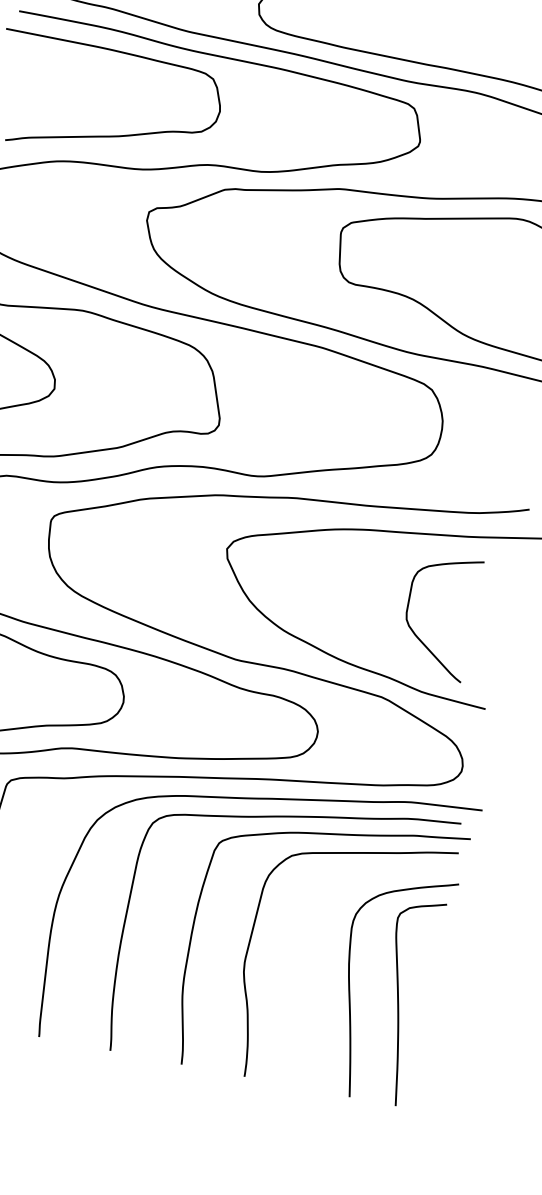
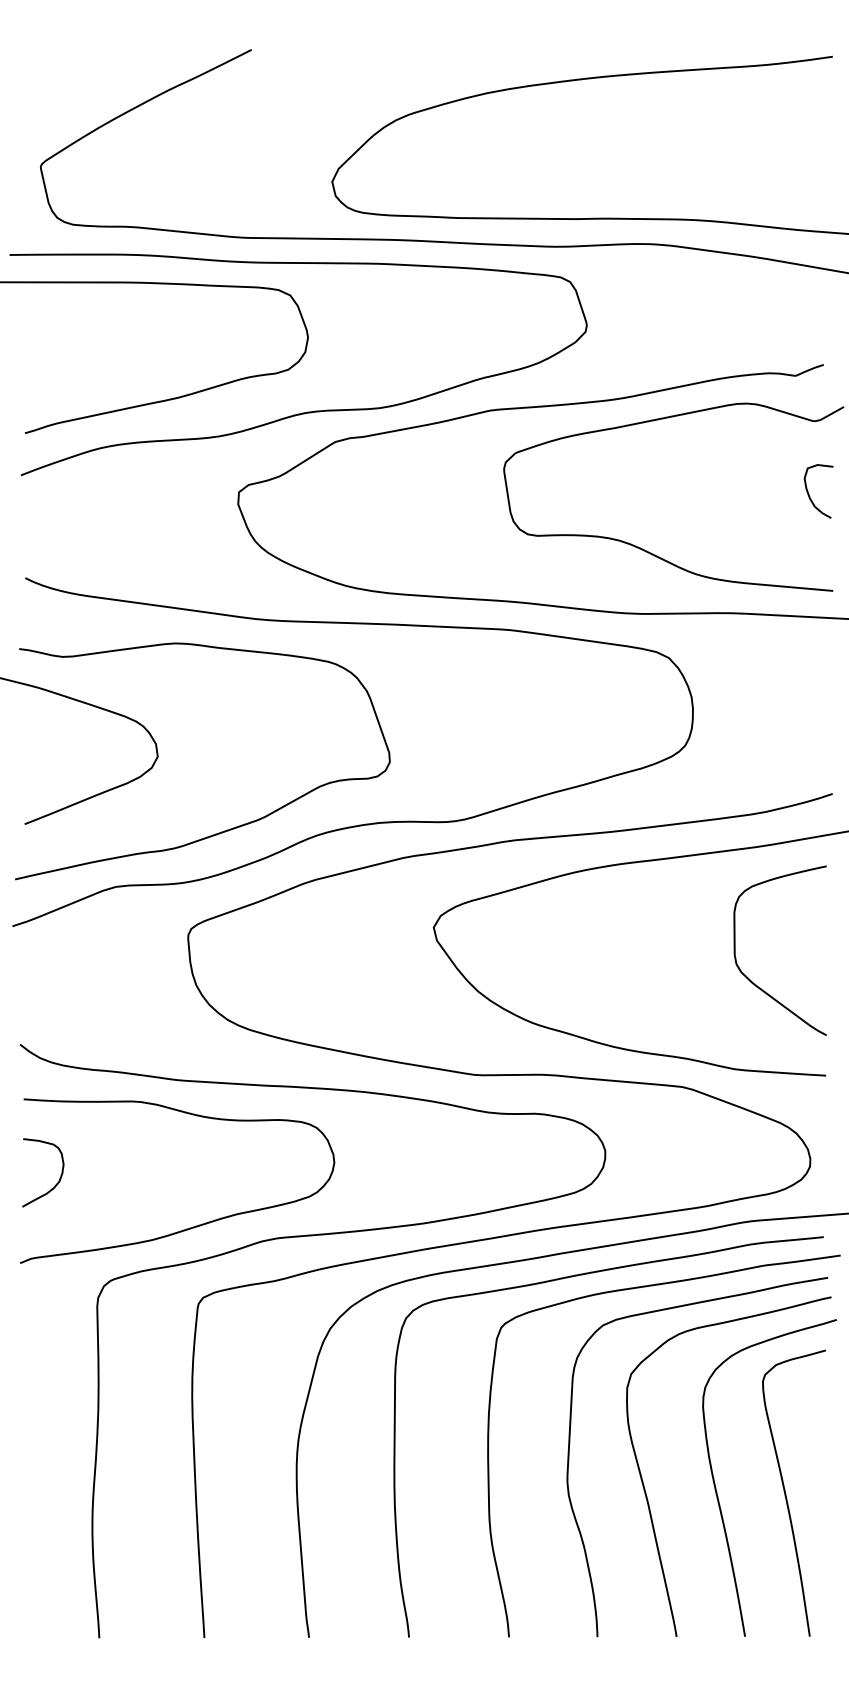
curve: (414, 632) -> (750, 979), moved
curve: (299, 977) -> (645, 1488), added

